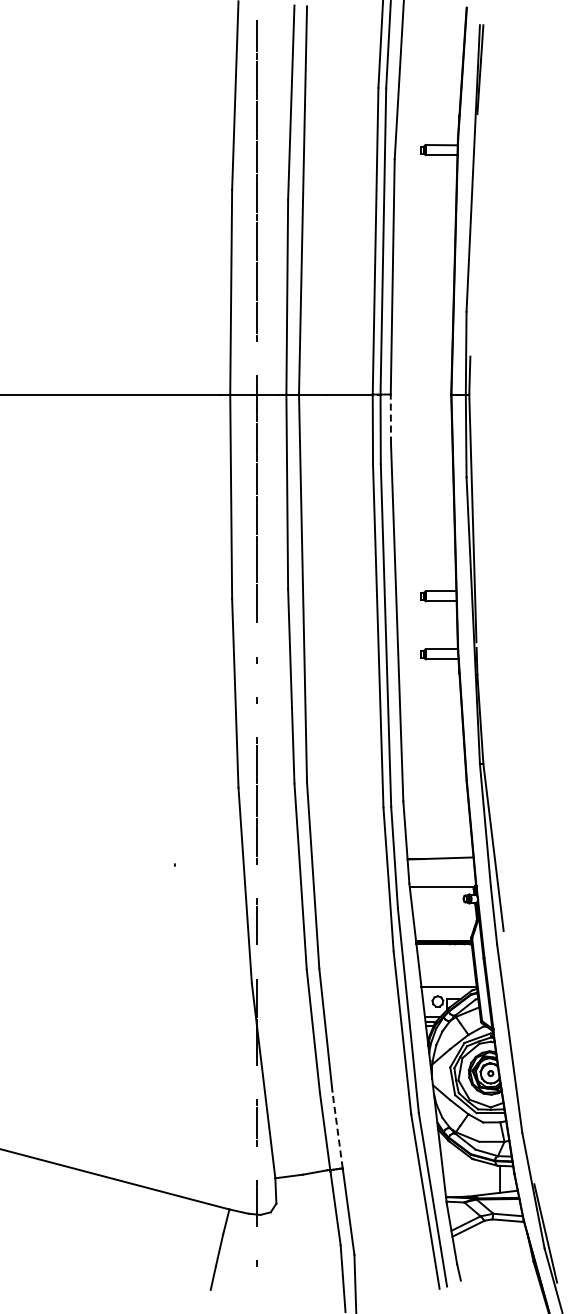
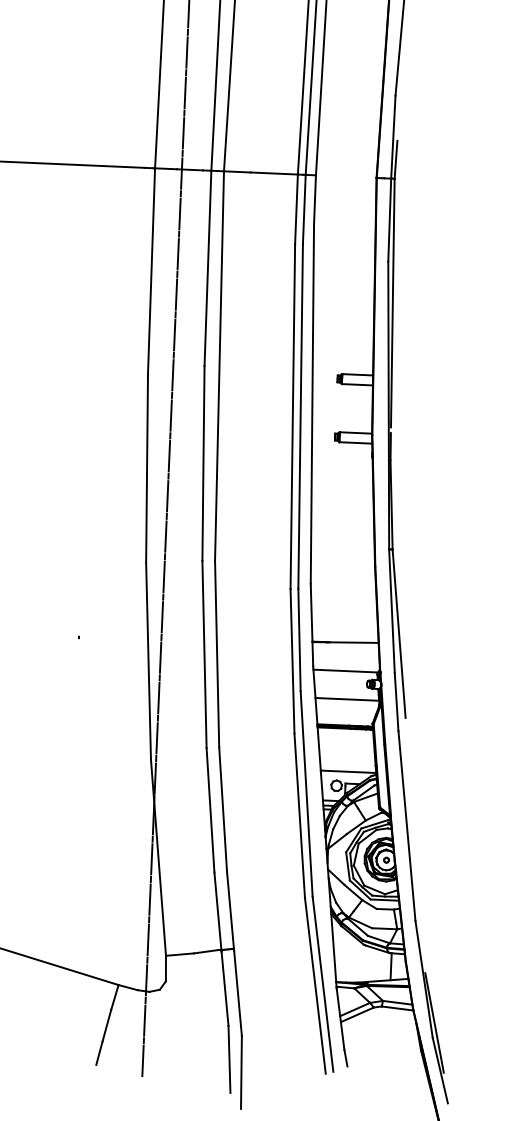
line: (257, 358) -> (183, 133), added
line: (390, 419) -> (314, 200), dashed -> solid
line: (257, 639) -> (171, 415), added
line: (257, 680) -> (169, 456), added
line: (257, 720) -> (168, 496), added
line: (257, 881) -> (161, 657), added
line: (444, 915) -> (347, 699), added
line: (257, 961) -> (157, 737), added
line: (257, 1082) -> (152, 859), added
line: (337, 1129) -> (230, 909), dashed -> solid
line: (257, 1163) -> (148, 940), added
line: (257, 1243) -> (145, 1020), added
line: (257, 1283) -> (143, 1060), added

